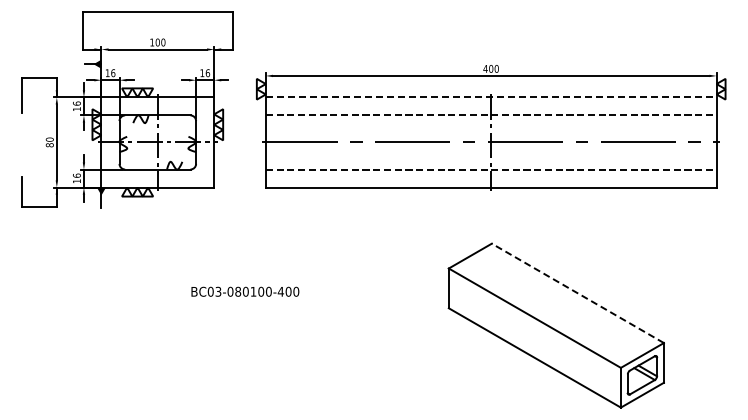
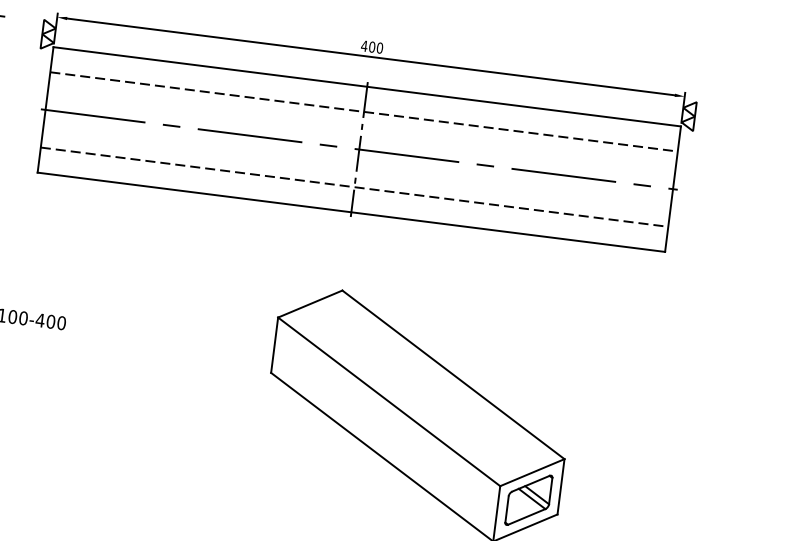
line: (491, 97) -> (367, 86), dashed -> solid
line: (577, 293) -> (452, 374), dashed -> solid

